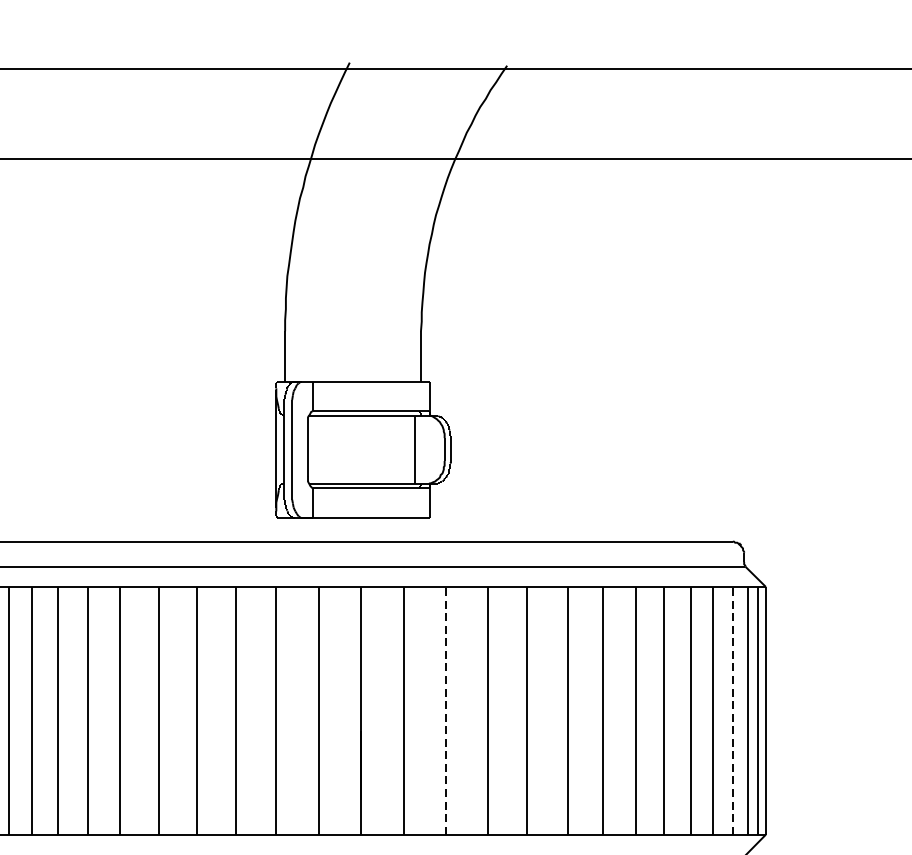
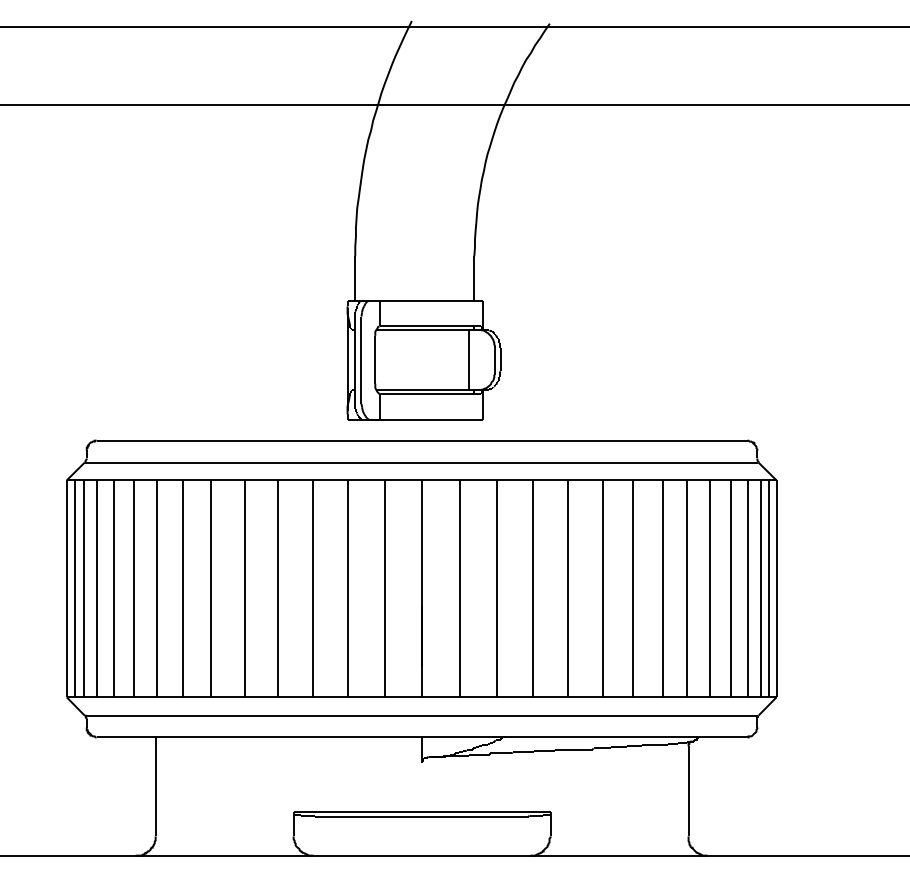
line: (446, 710) -> (496, 588), dashed -> solid
line: (732, 710) -> (747, 588), dashed -> solid

